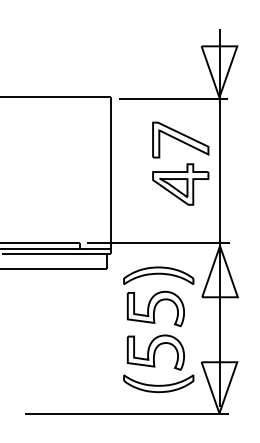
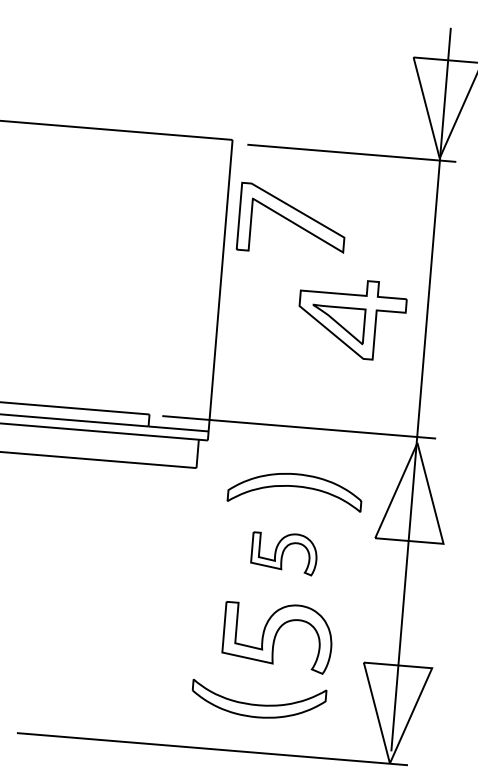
part: (180, 139) -> (292, 219), moved
part: (155, 308) -> (283, 552), size x0.6
part: (158, 383) -> (258, 700), moved

